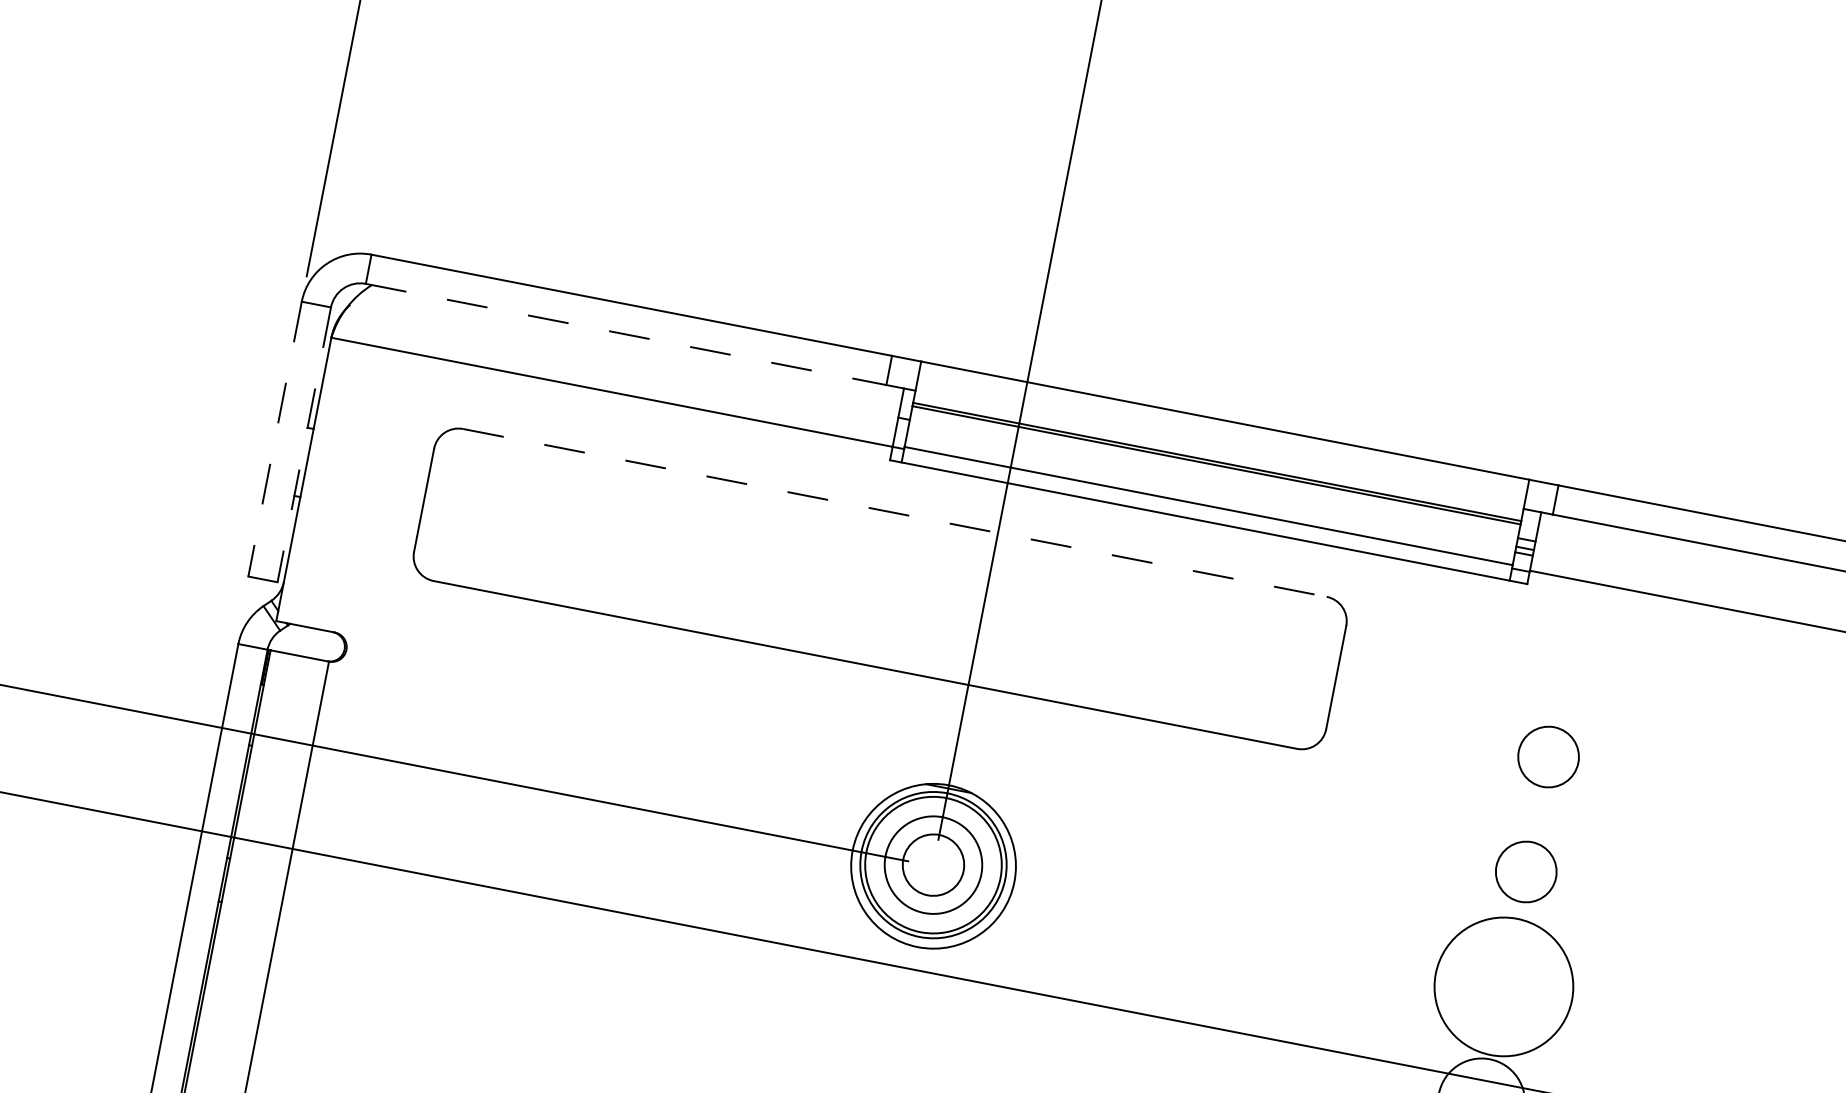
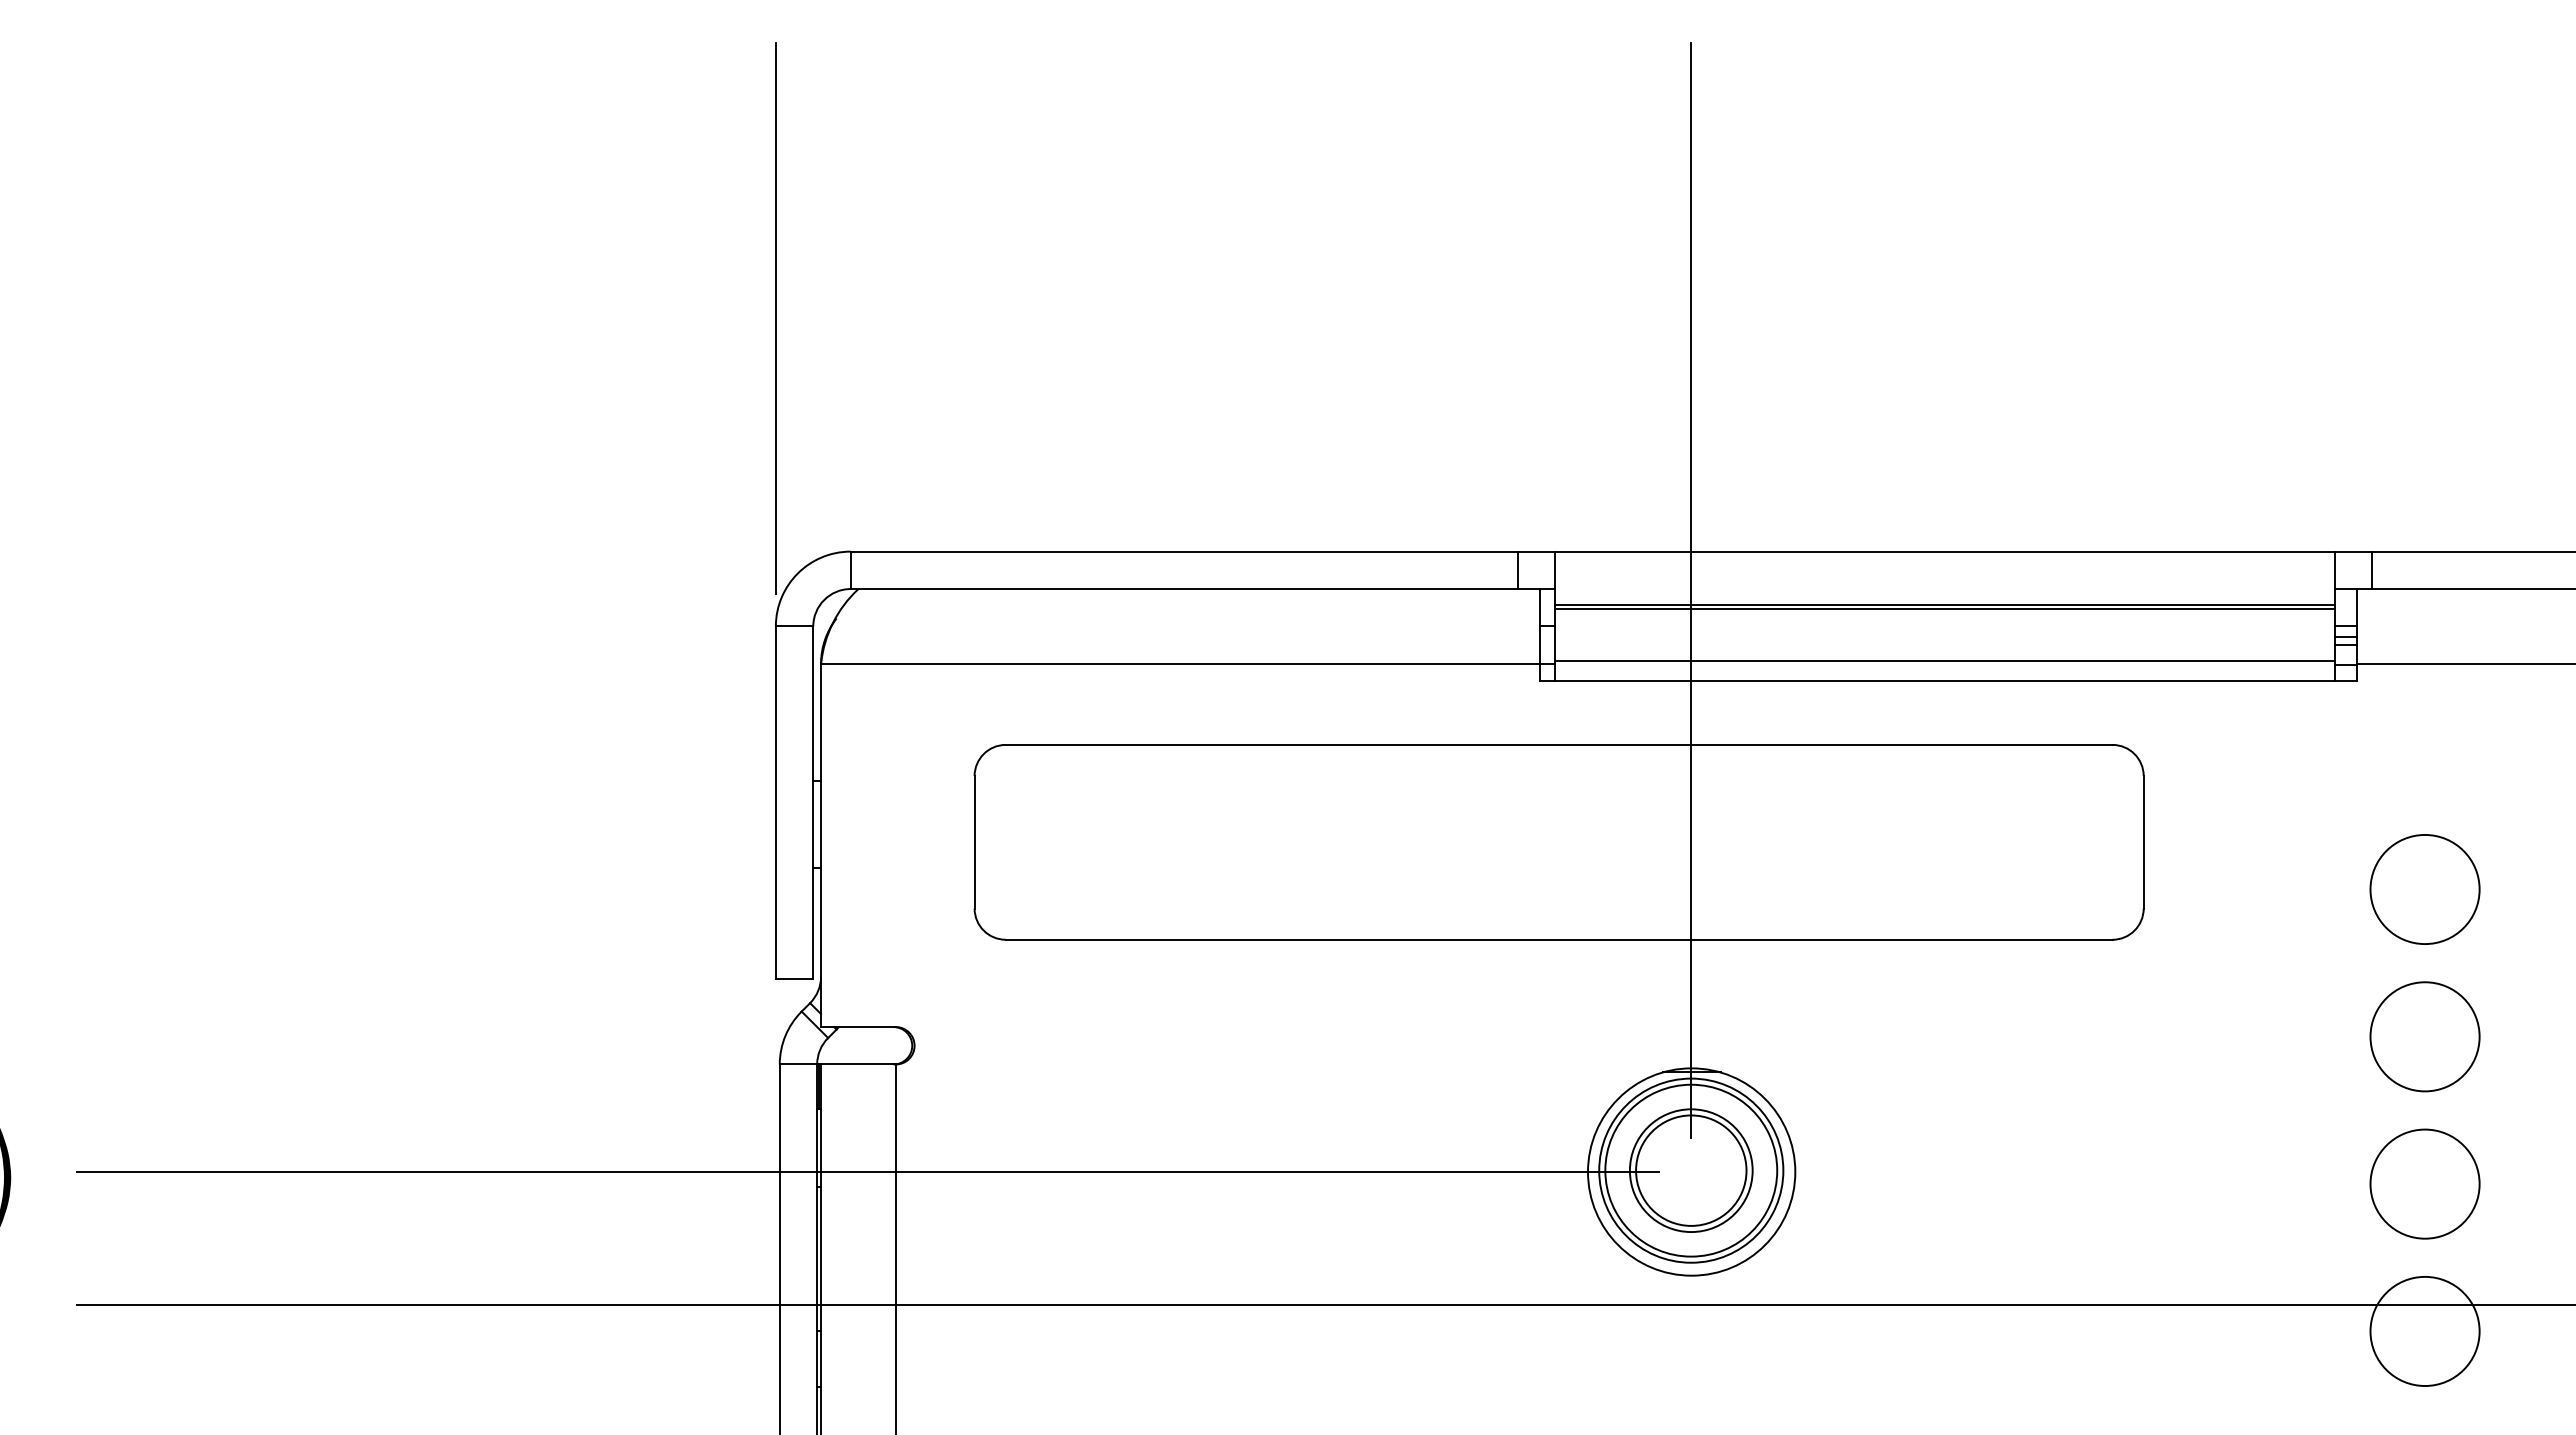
line: (626, 334) -> (1184, 589), dashed -> solid
line: (274, 439) -> (775, 803), dashed -> solid
line: (304, 445) -> (813, 803), dashed -> solid
line: (895, 512) -> (1559, 744), dashed -> solid
circle: (1548, 756) -> (2424, 889), size x1.43
circle: (933, 865) -> (1691, 1170), size x1.43
circle: (1525, 871) -> (2424, 1036), size x1.43
circle: (1503, 986) -> (2424, 1183), size x0.62

